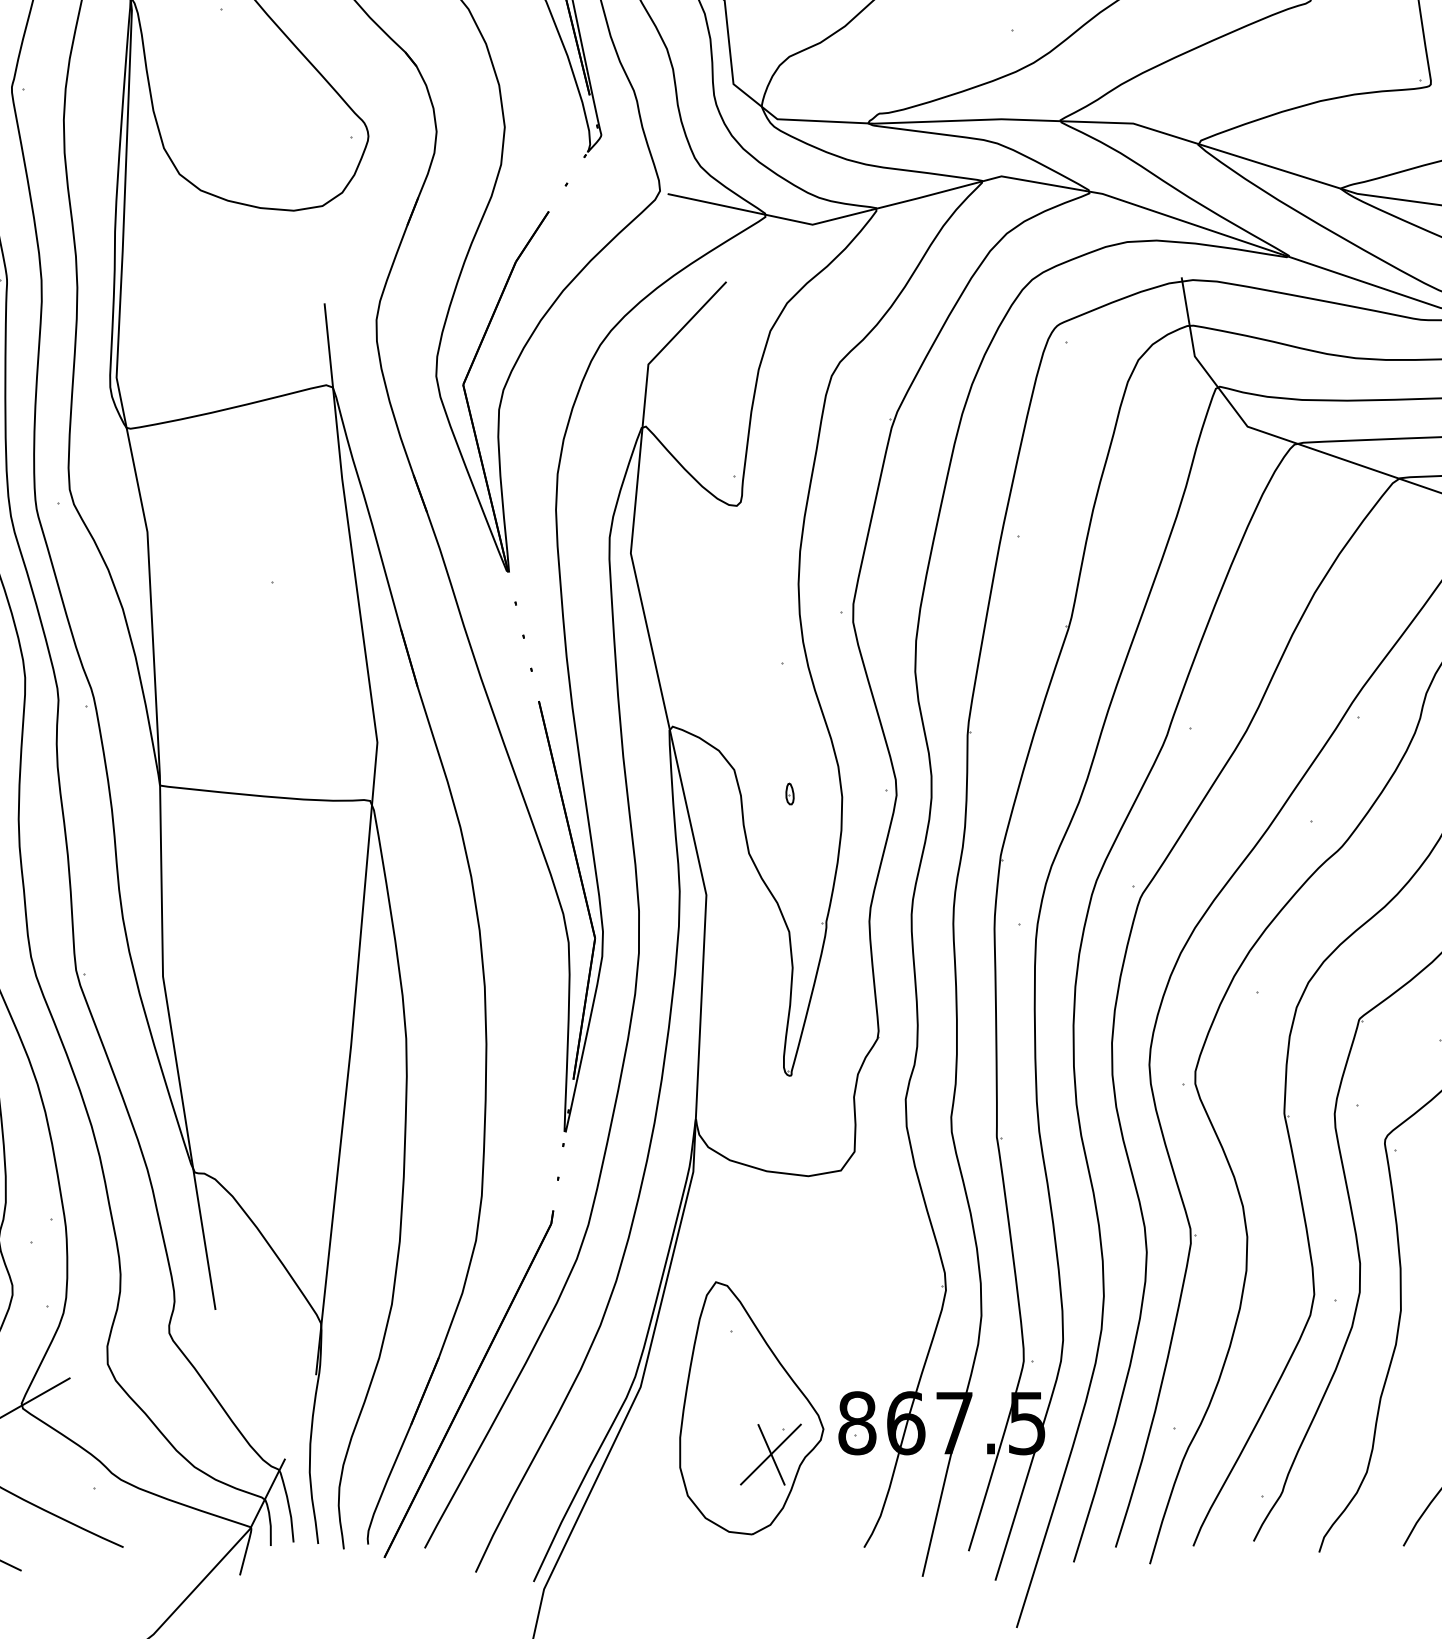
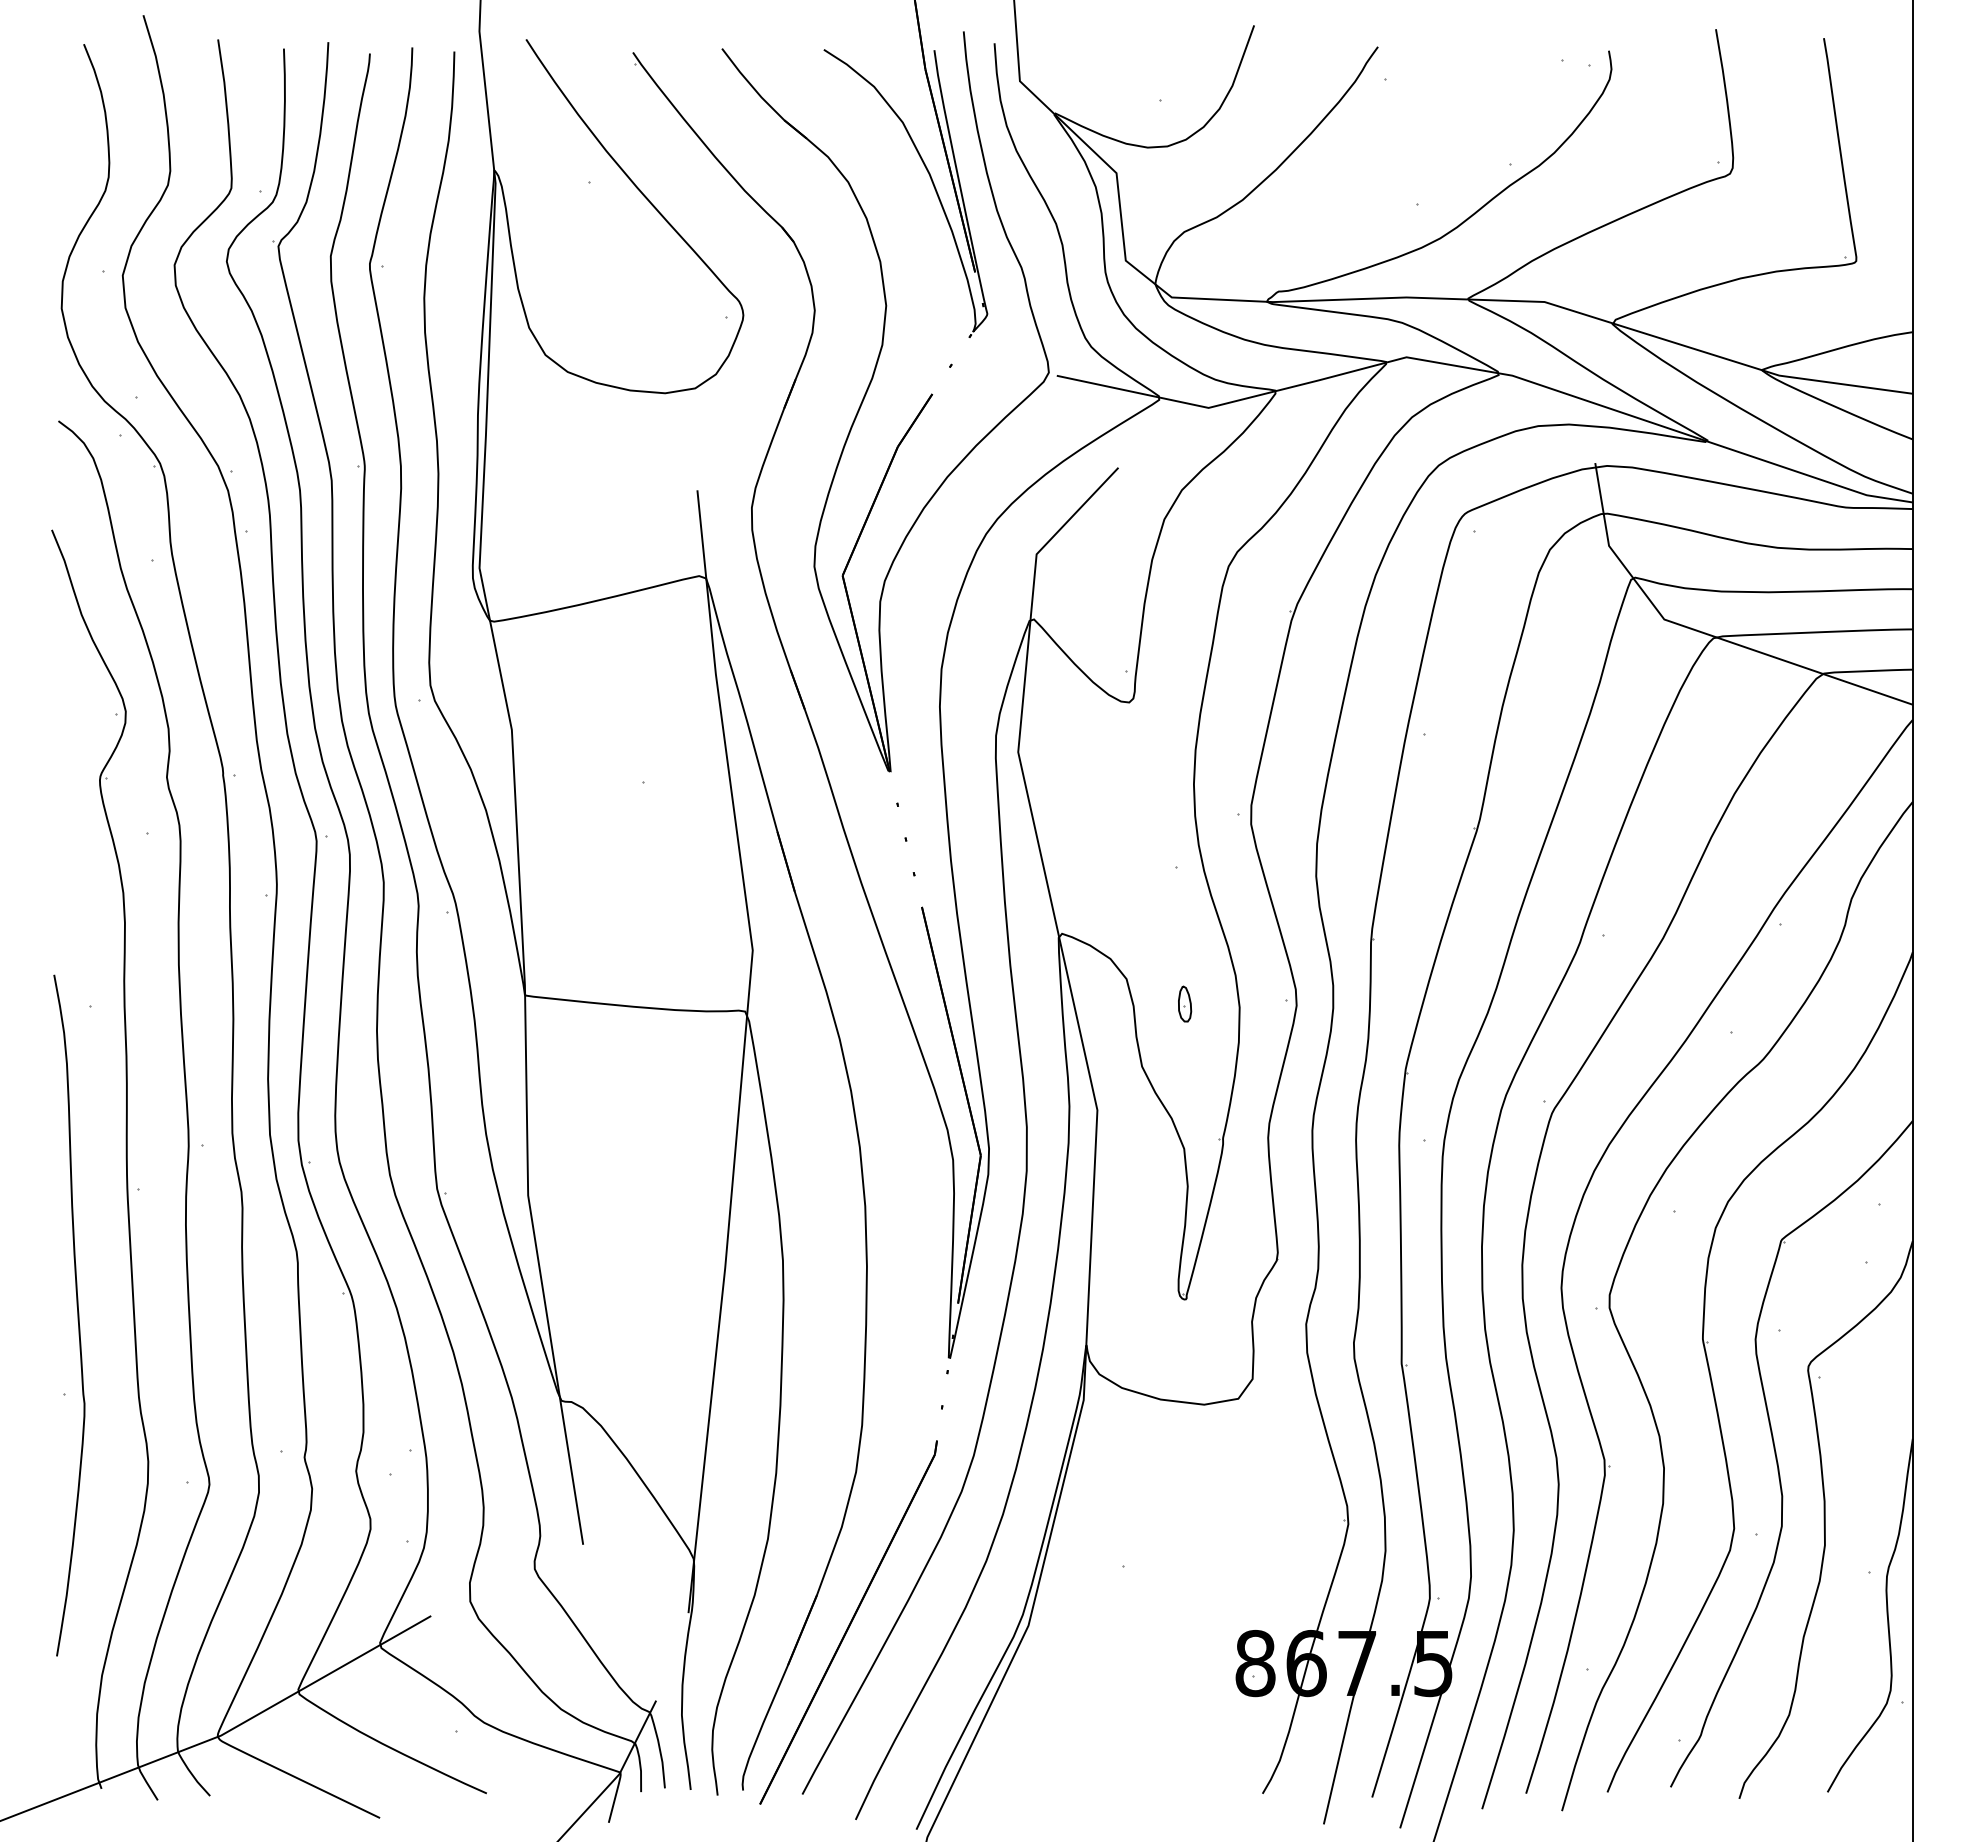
part: (789, 794) -> (1184, 1004), size x1.6
part: (751, 1408) -> (1144, 1647), removed

